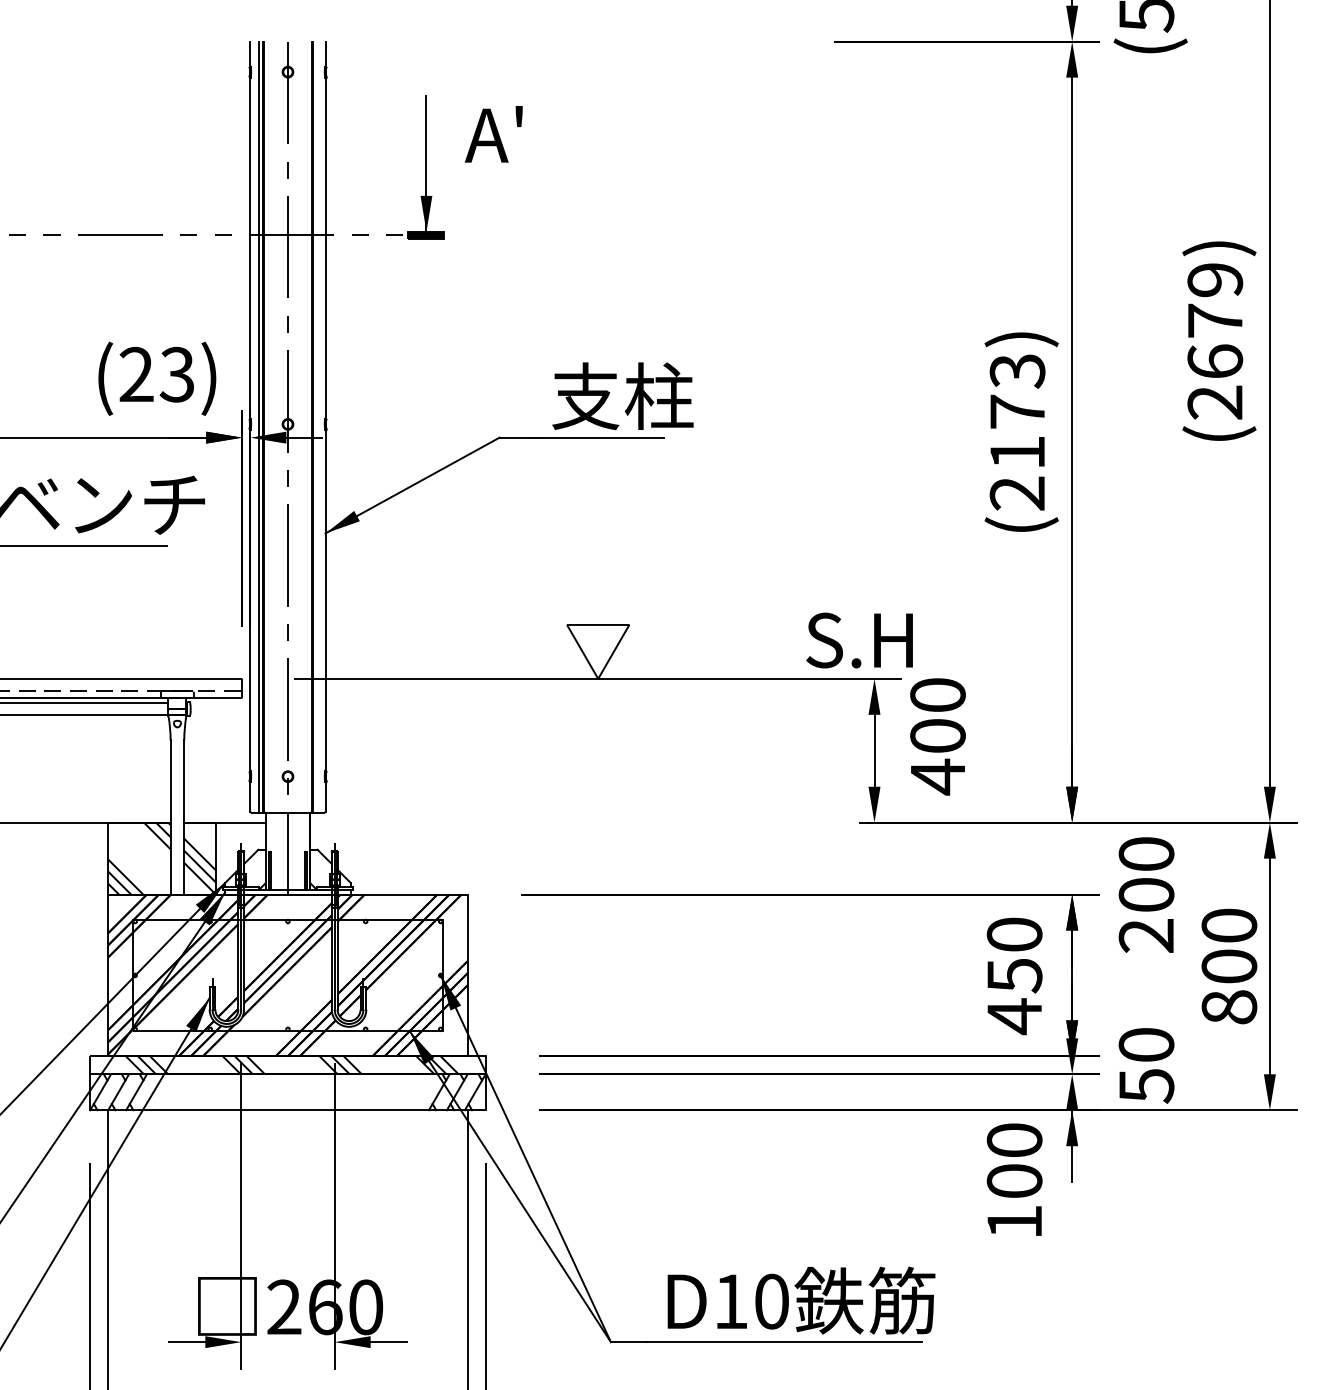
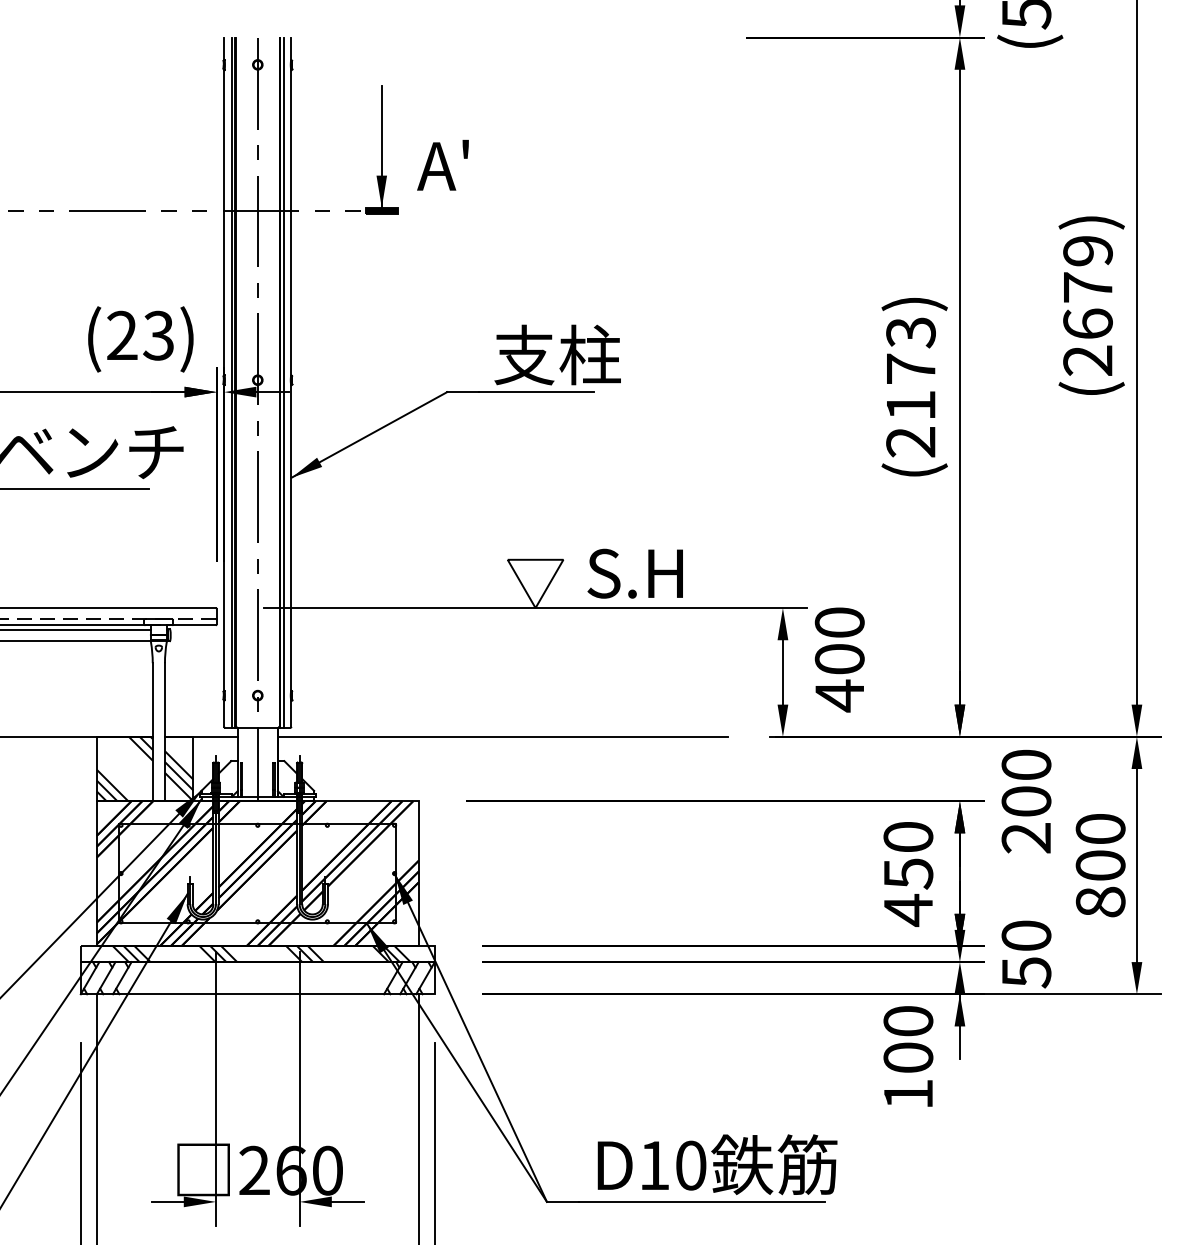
text: (493, 134) -> (442, 165), moved
line: (317, 426) -> (284, 382), added
text: (859, 640) -> (635, 573), moved
line: (561, 822) -> (502, 736), added

